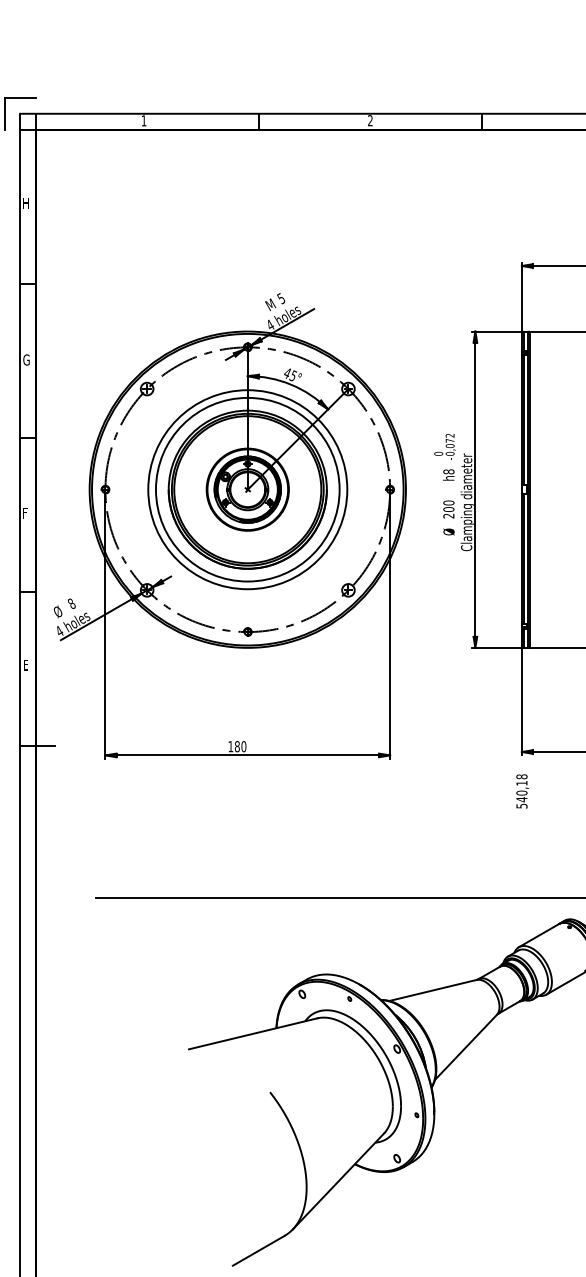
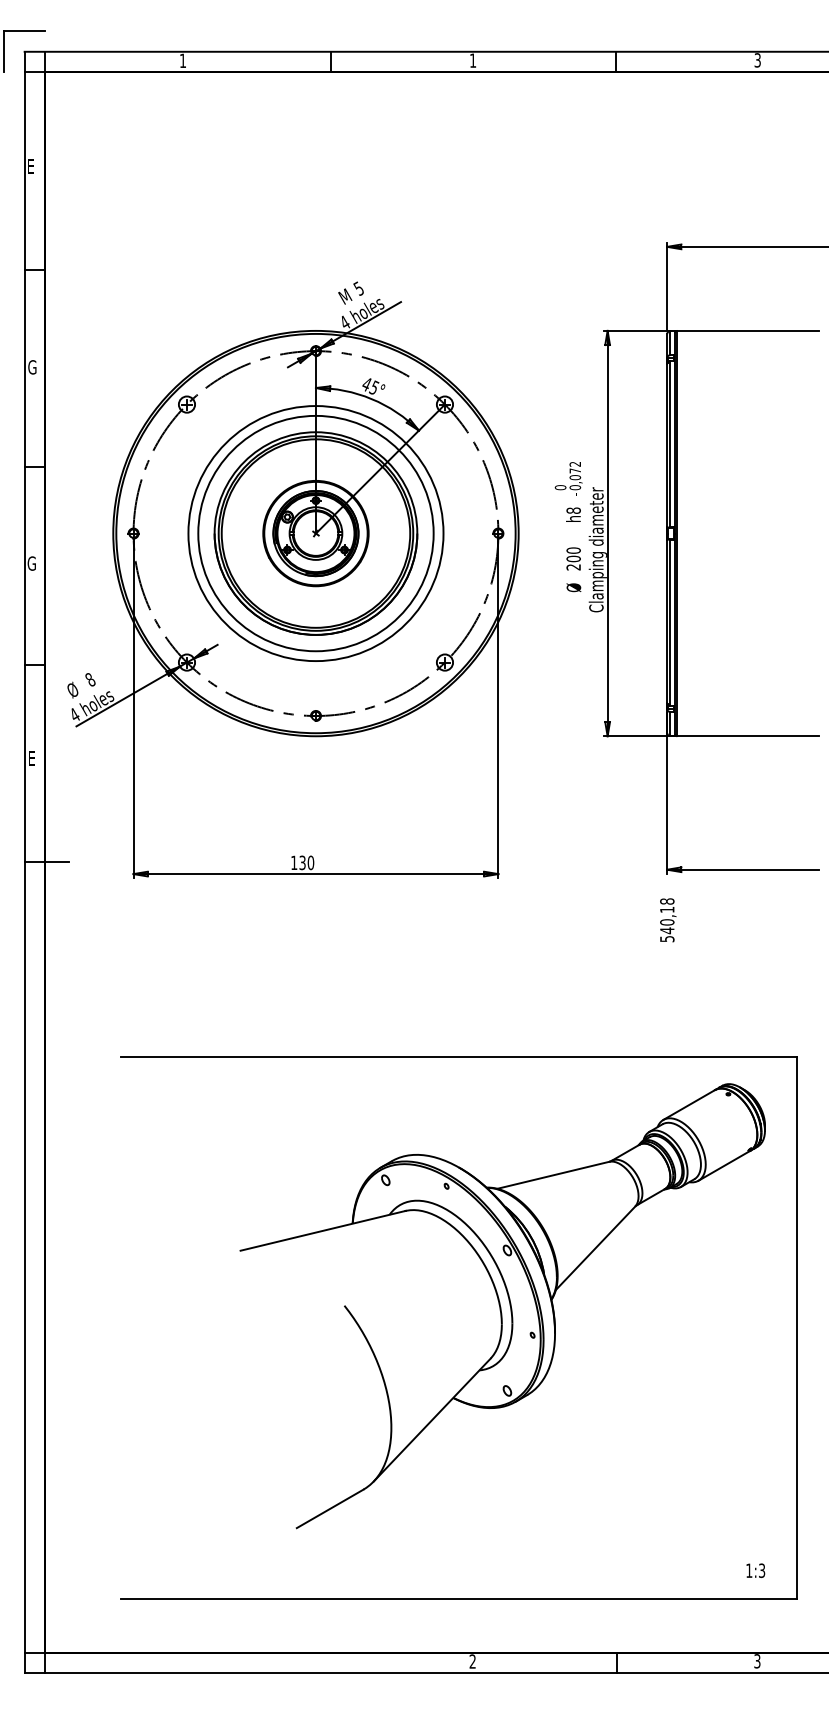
text: (369, 120) -> (472, 60), 2 -> 1
text: (25, 203) -> (31, 166), H -> E
text: (25, 513) -> (31, 563), F -> G
text: (237, 746) -> (302, 862), 180 -> 130

